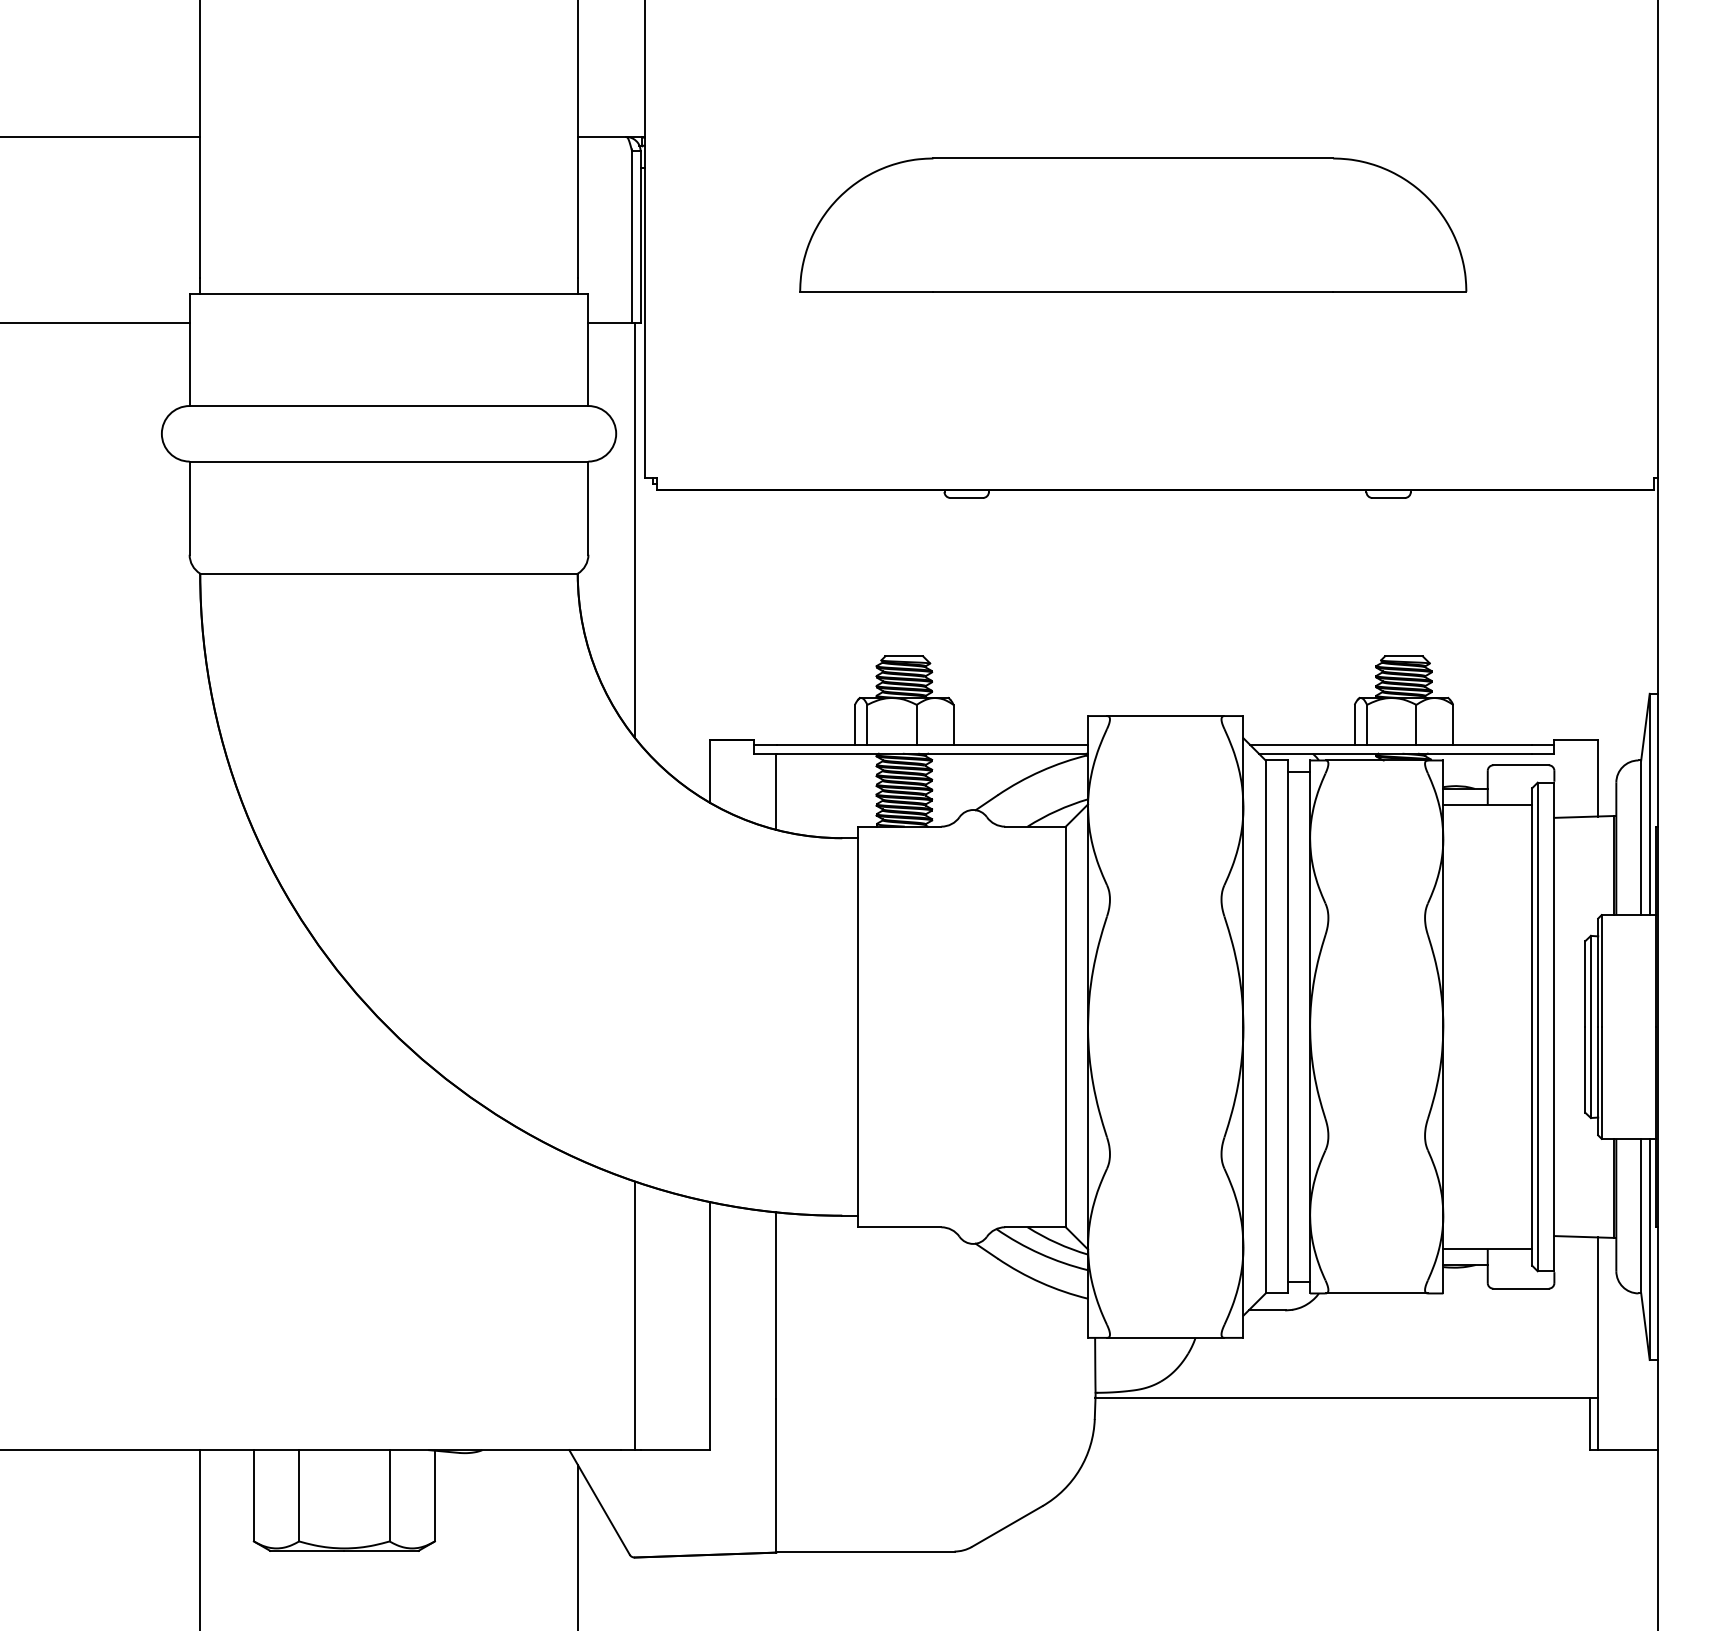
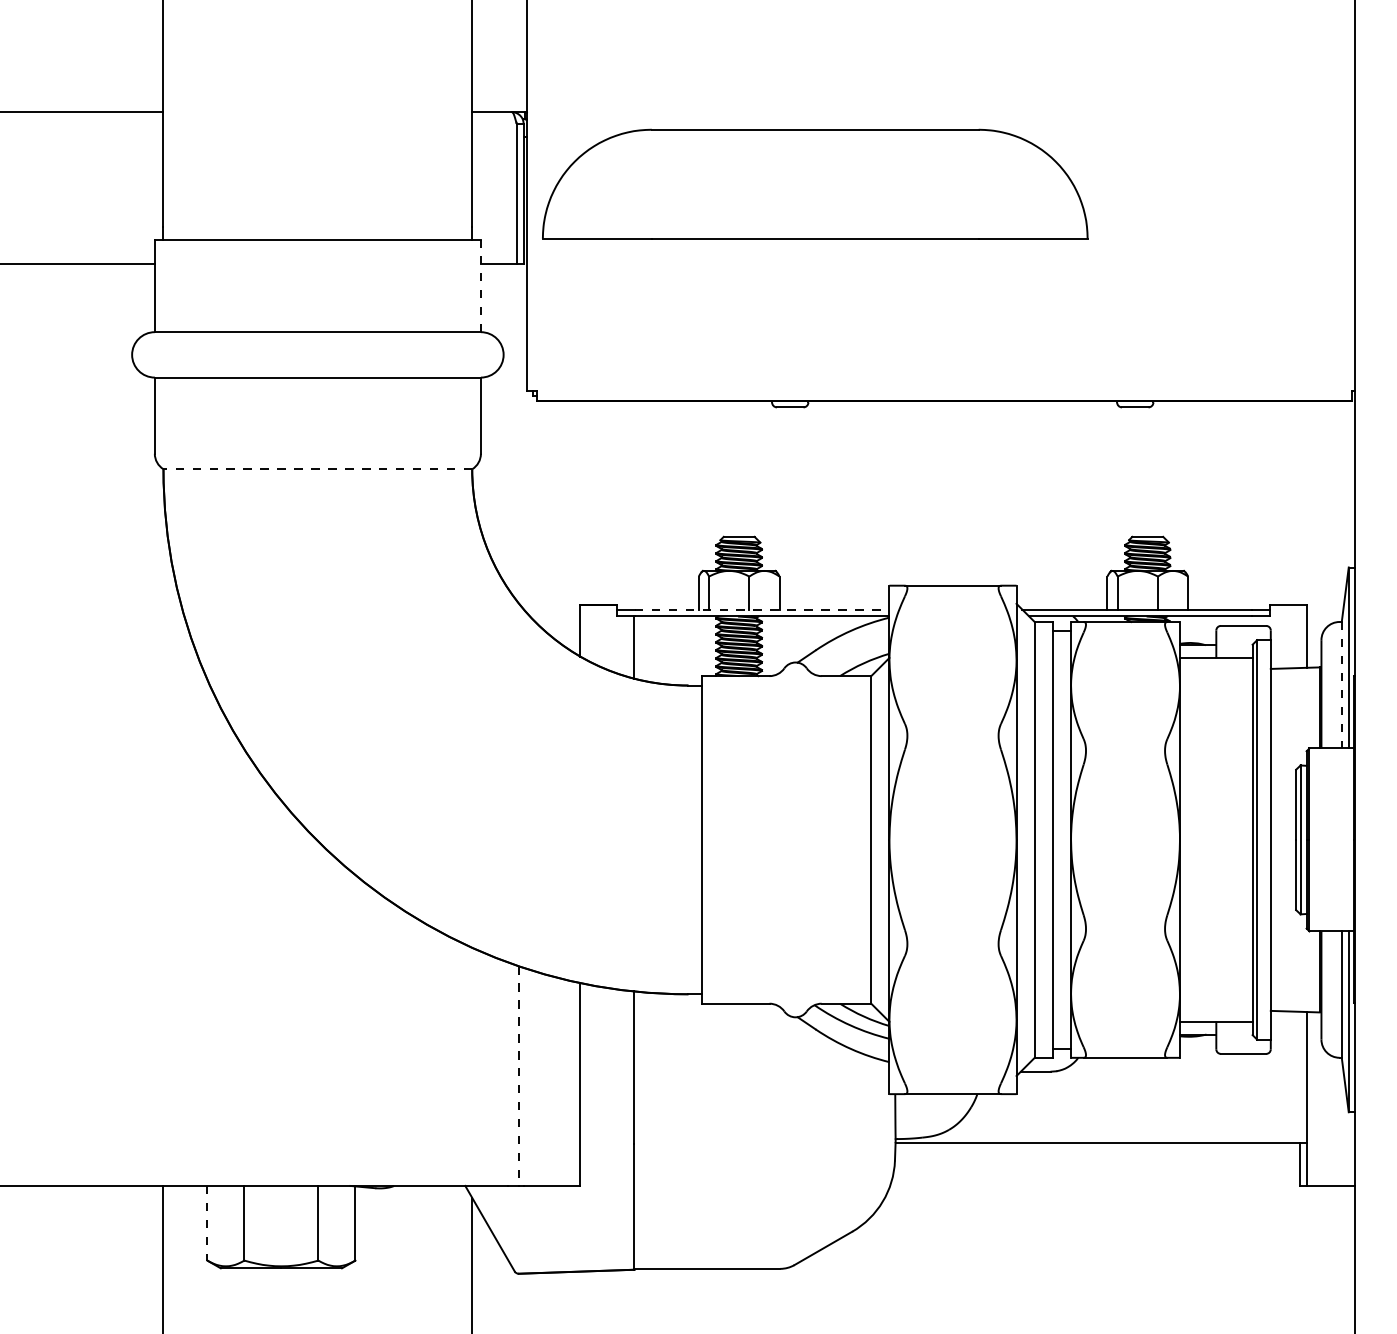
part: (1133, 224) -> (815, 183), moved
line: (588, 349) -> (480, 285), solid -> dashed
line: (635, 530) -> (519, 433), removed
line: (388, 573) -> (317, 469), solid -> dashed
line: (932, 745) -> (762, 609), solid -> dashed
line: (1641, 838) -> (1342, 685), solid -> dashed
line: (635, 1316) -> (519, 1076), solid -> dashed
line: (253, 1495) -> (207, 1223), solid -> dashed

